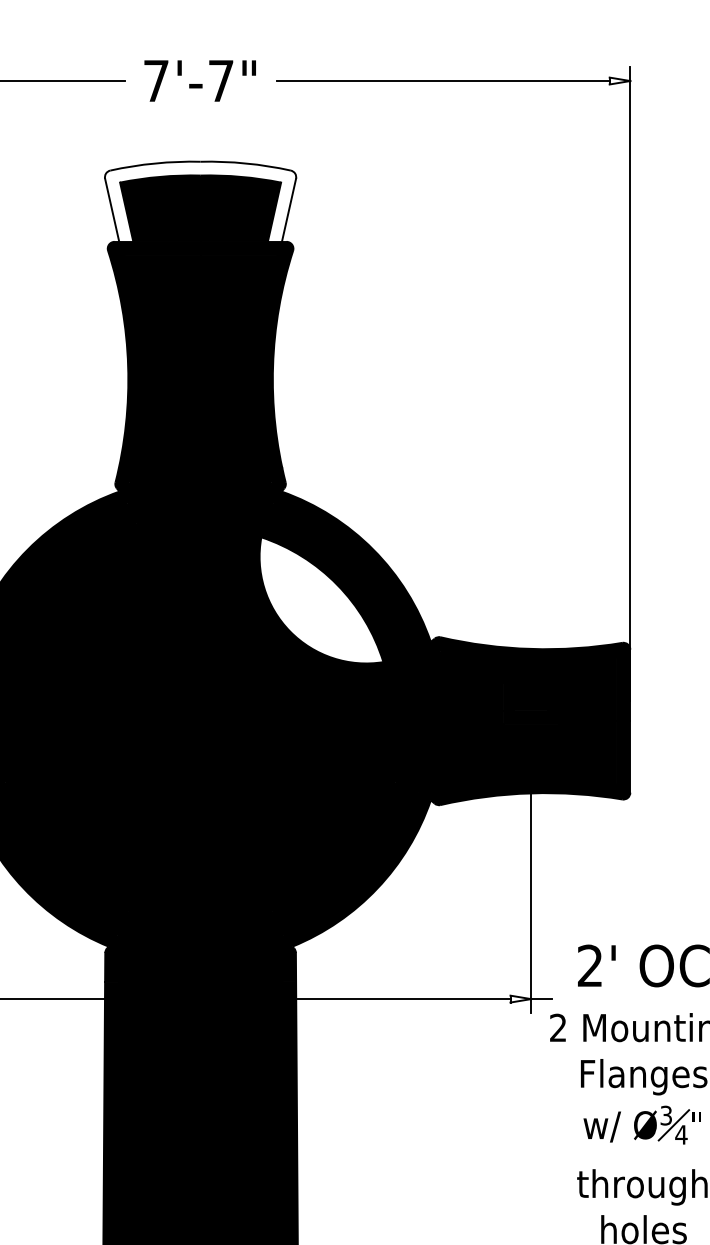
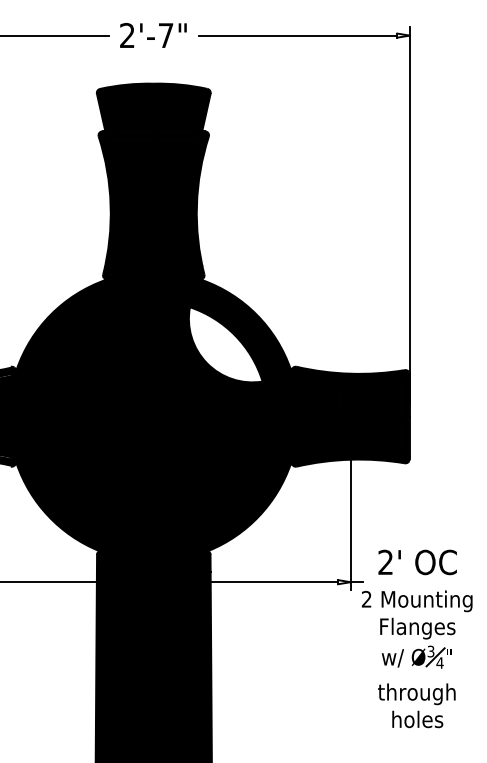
text: (156, 79) -> (127, 34), 7'-7" -> 2'-7"
fill: (200, 201) -> (153, 107), added

